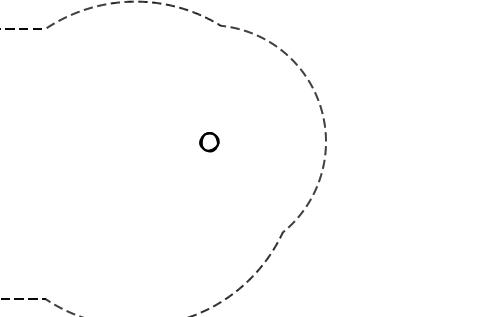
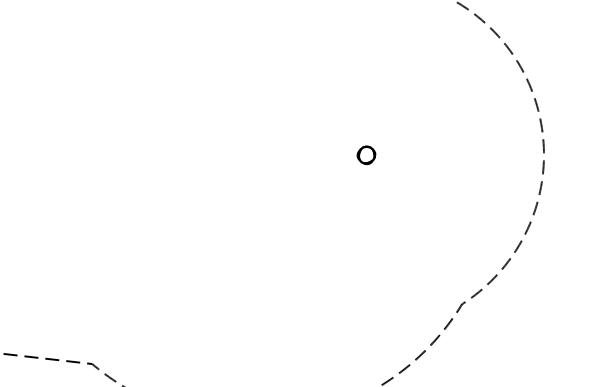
part: (208, 141) -> (365, 154), size x0.62

